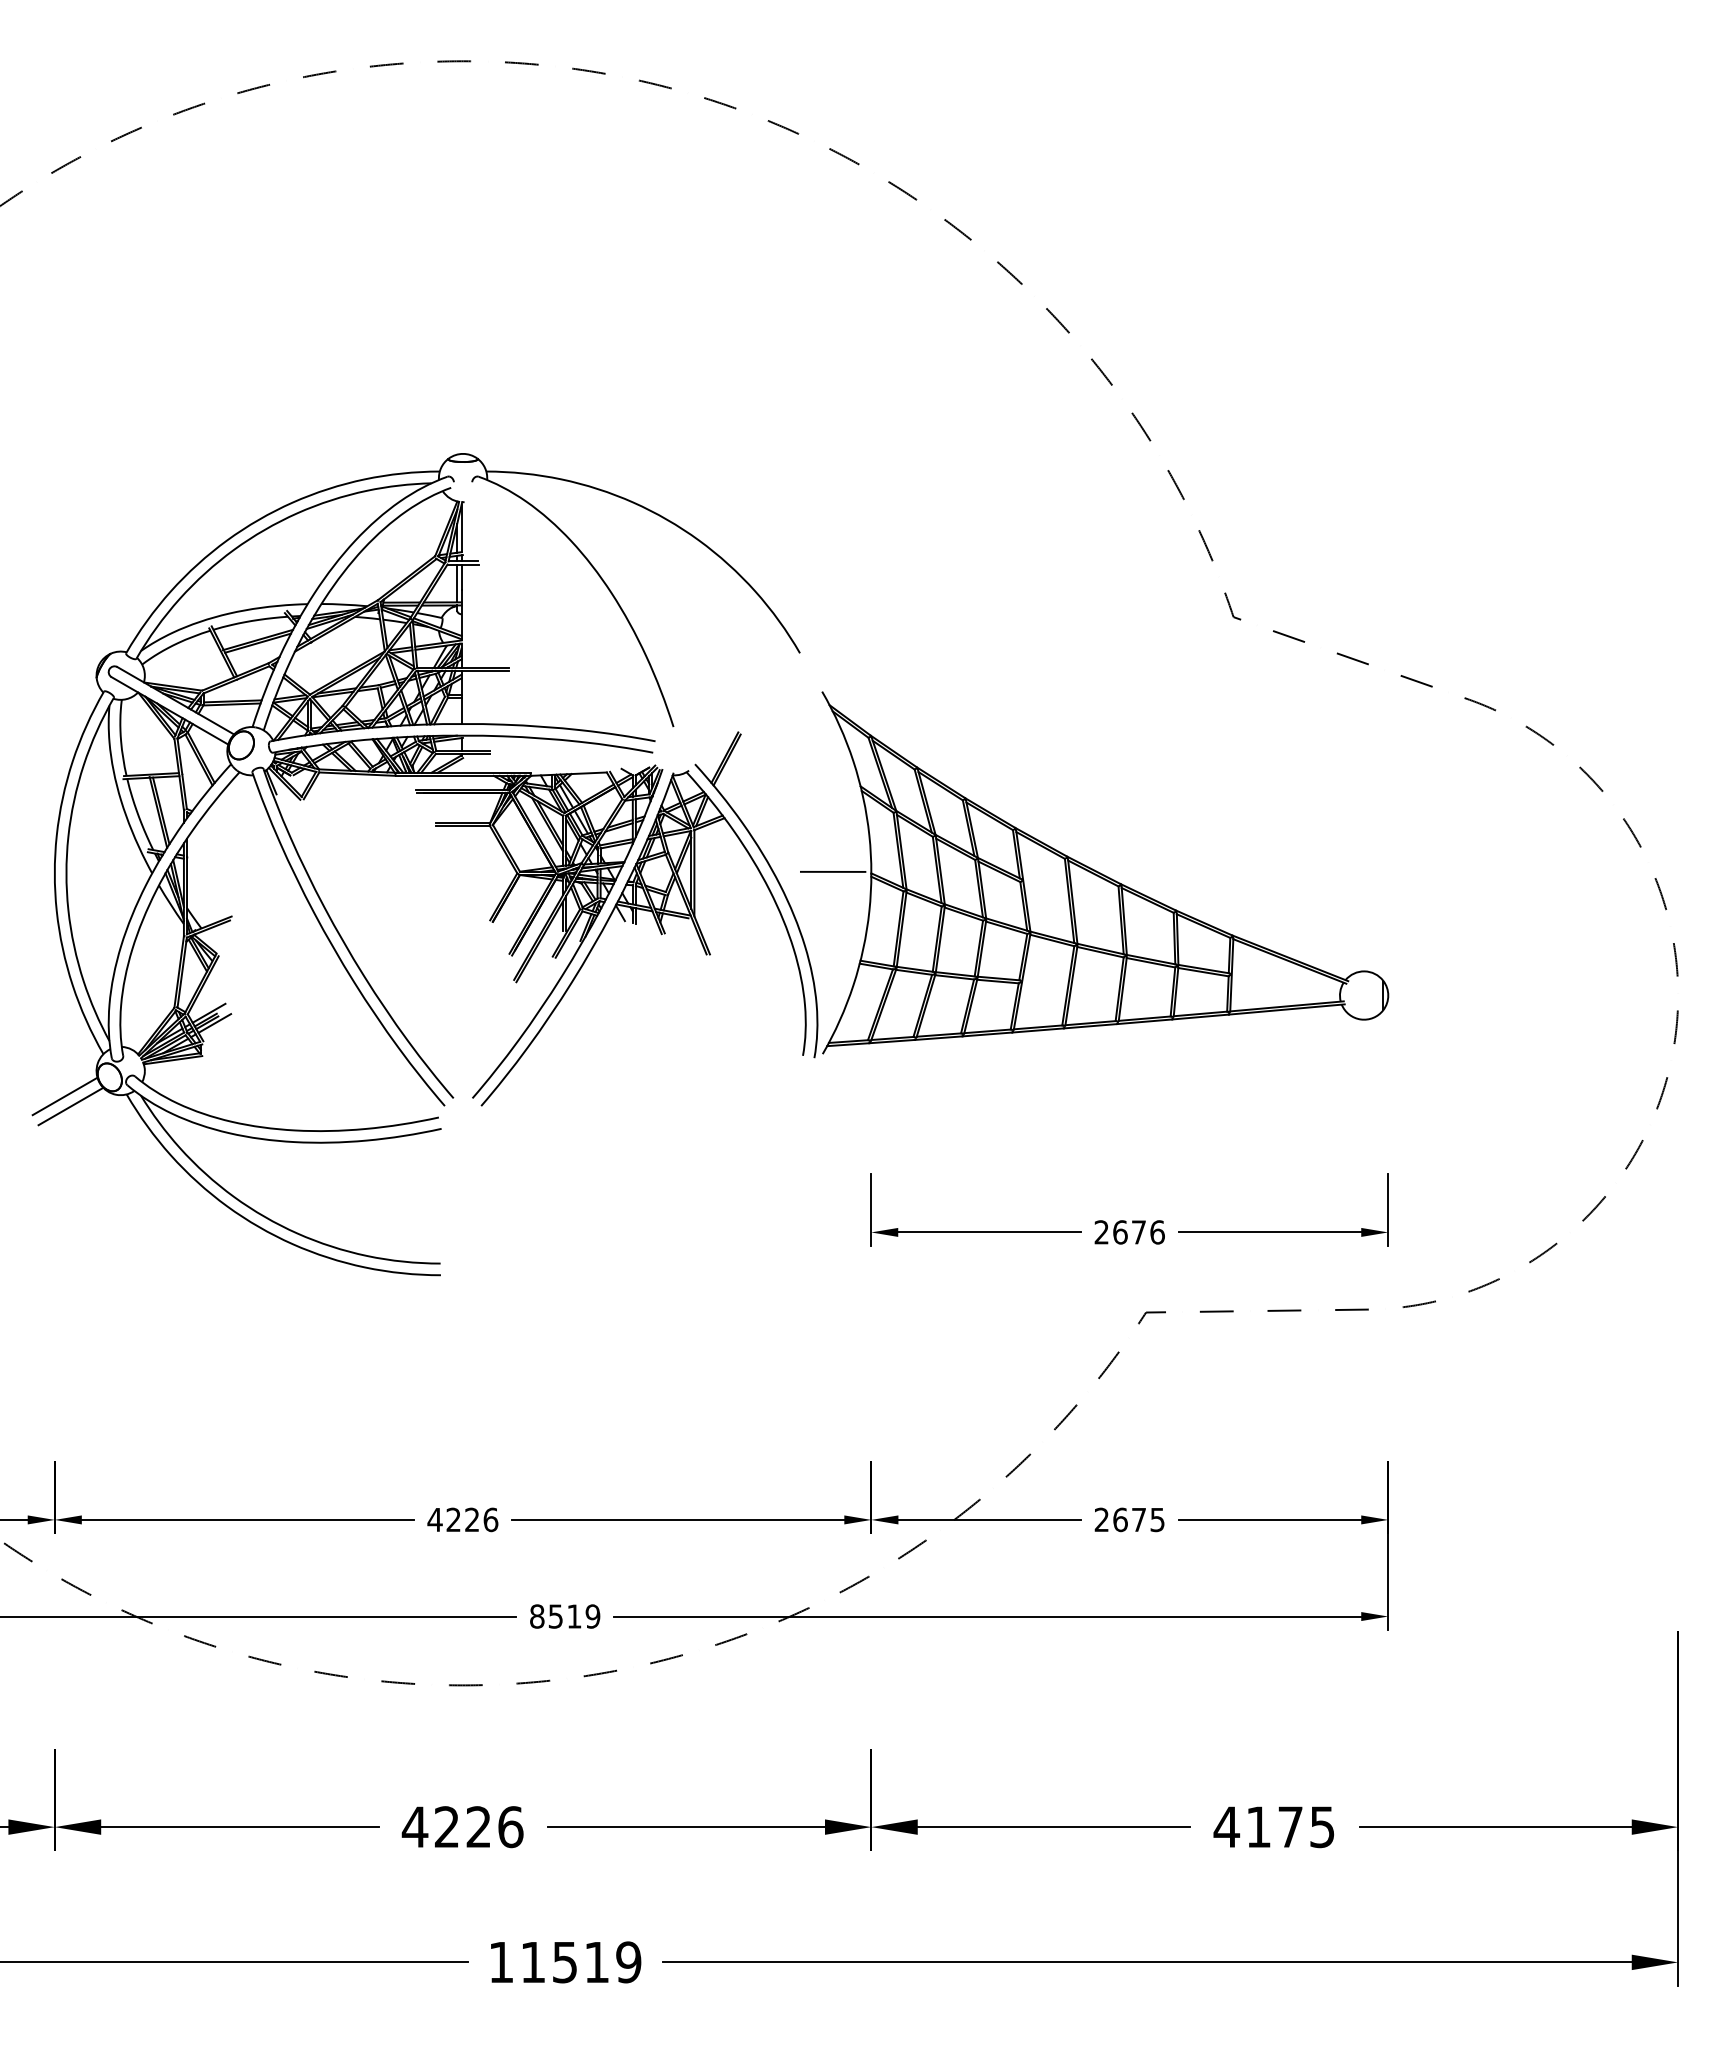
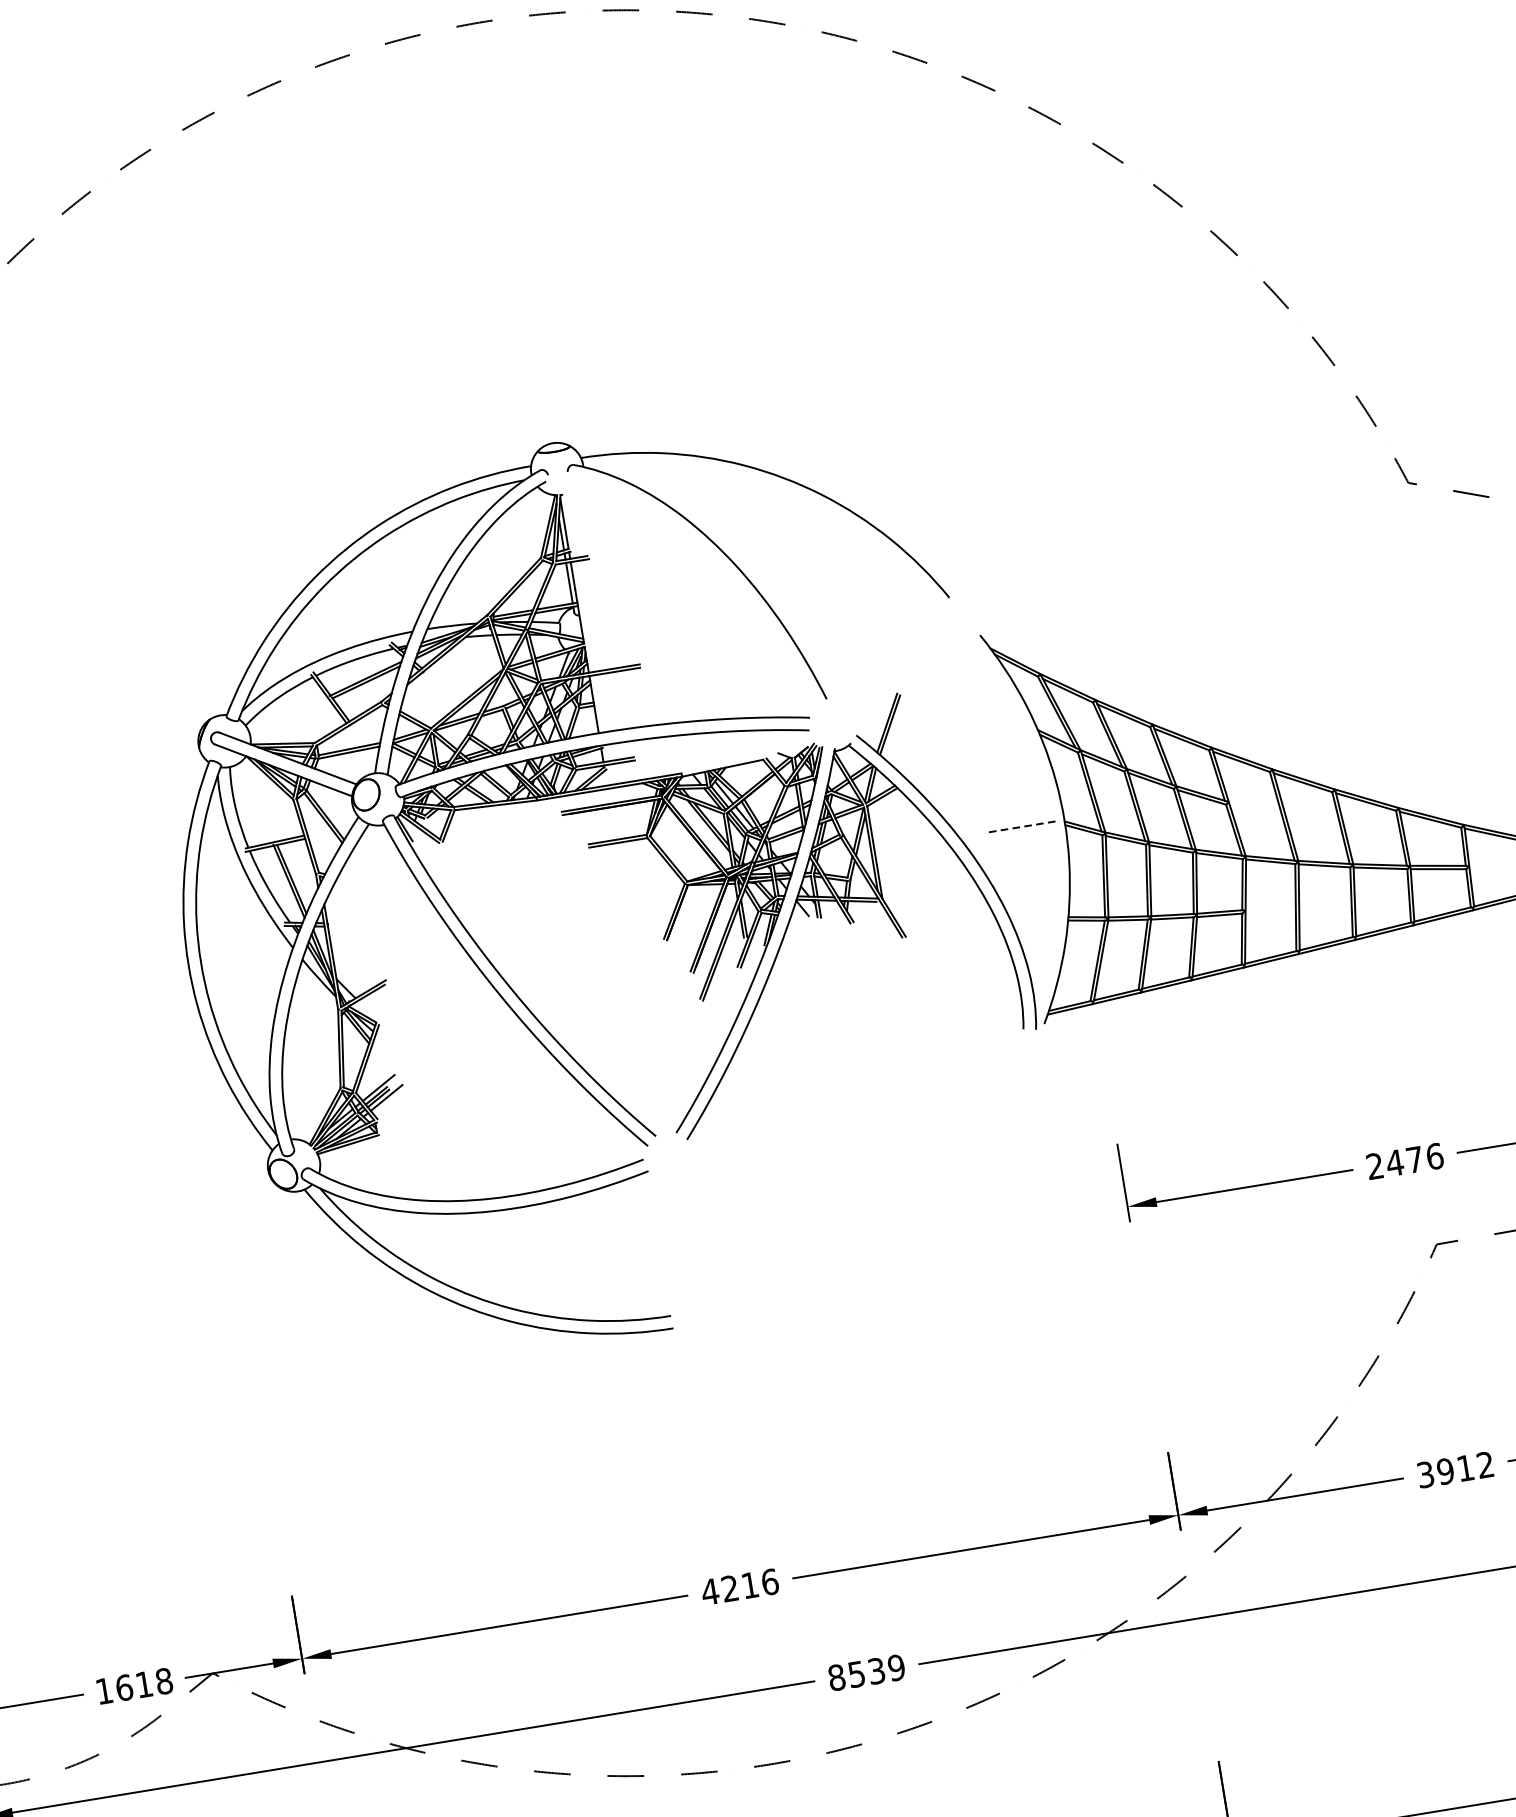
line: (833, 871) -> (1023, 826), solid -> dashed
line: (64, 1096) -> (238, 1202), removed
line: (70, 1106) -> (246, 1212), removed
text: (1120, 1232) -> (1395, 1163), 2676 -> 2476
text: (471, 1519) -> (749, 1585), 4226 -> 4216
text: (1129, 1519) -> (1455, 1469), 2675 -> 3912
text: (574, 1616) -> (876, 1671), 8519 -> 8539

